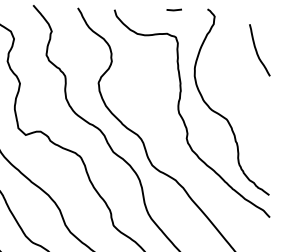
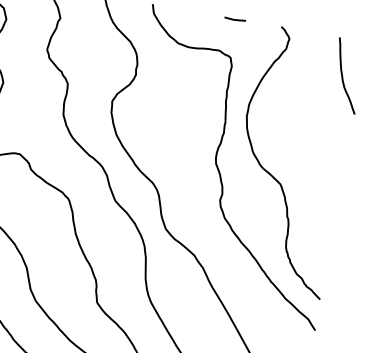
curve: (257, 50) -> (343, 75), moved

